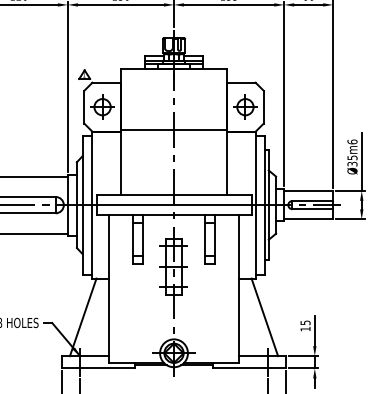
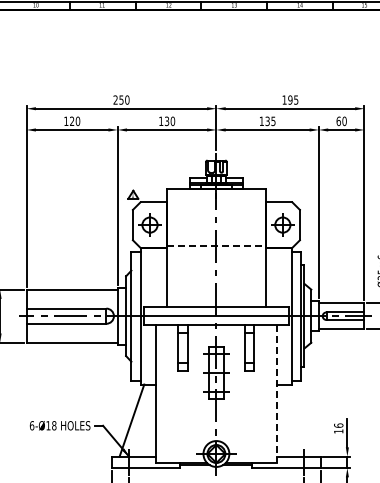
line: (174, 129) -> (216, 245), solid -> dashed
line: (239, 289) -> (277, 394), solid -> dashed
line: (264, 317) -> (300, 420), removed
text: (305, 322) -> (338, 425), 15 -> 16

